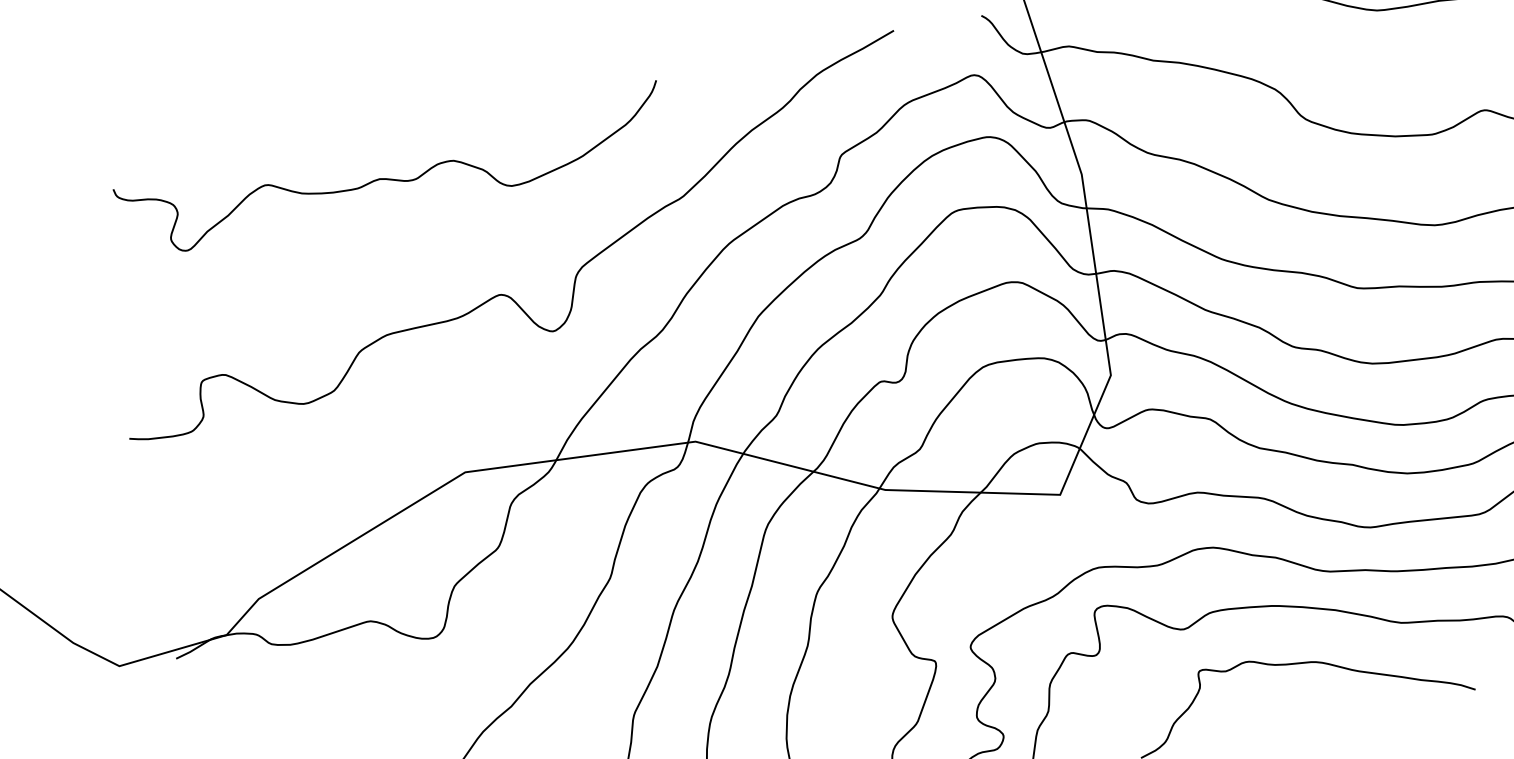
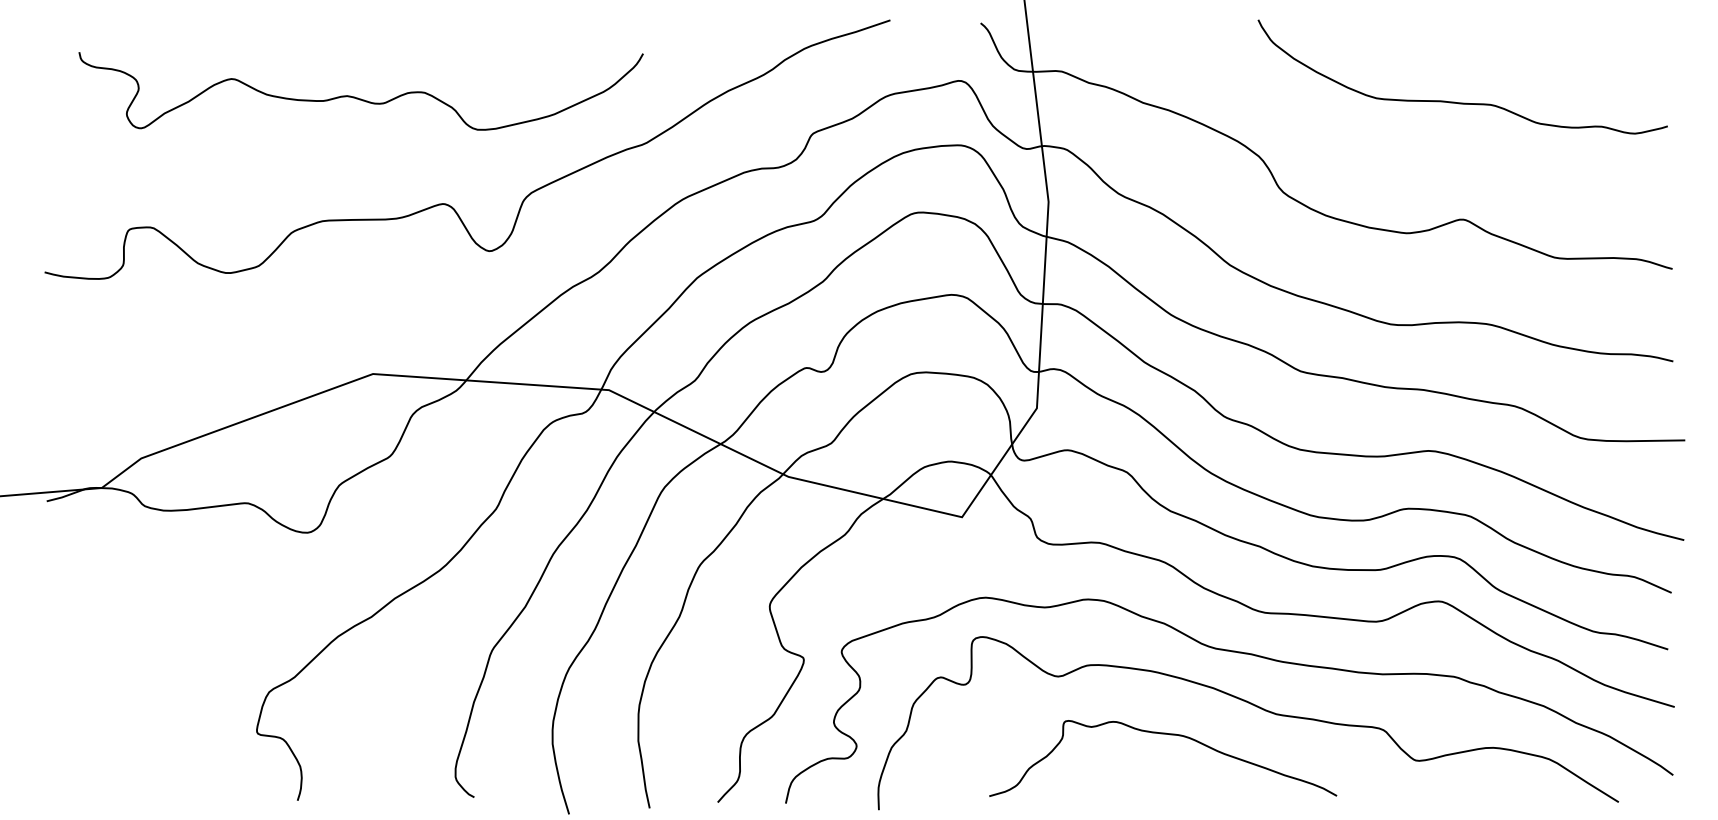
curve: (390, 178) -> (358, 97), moved

